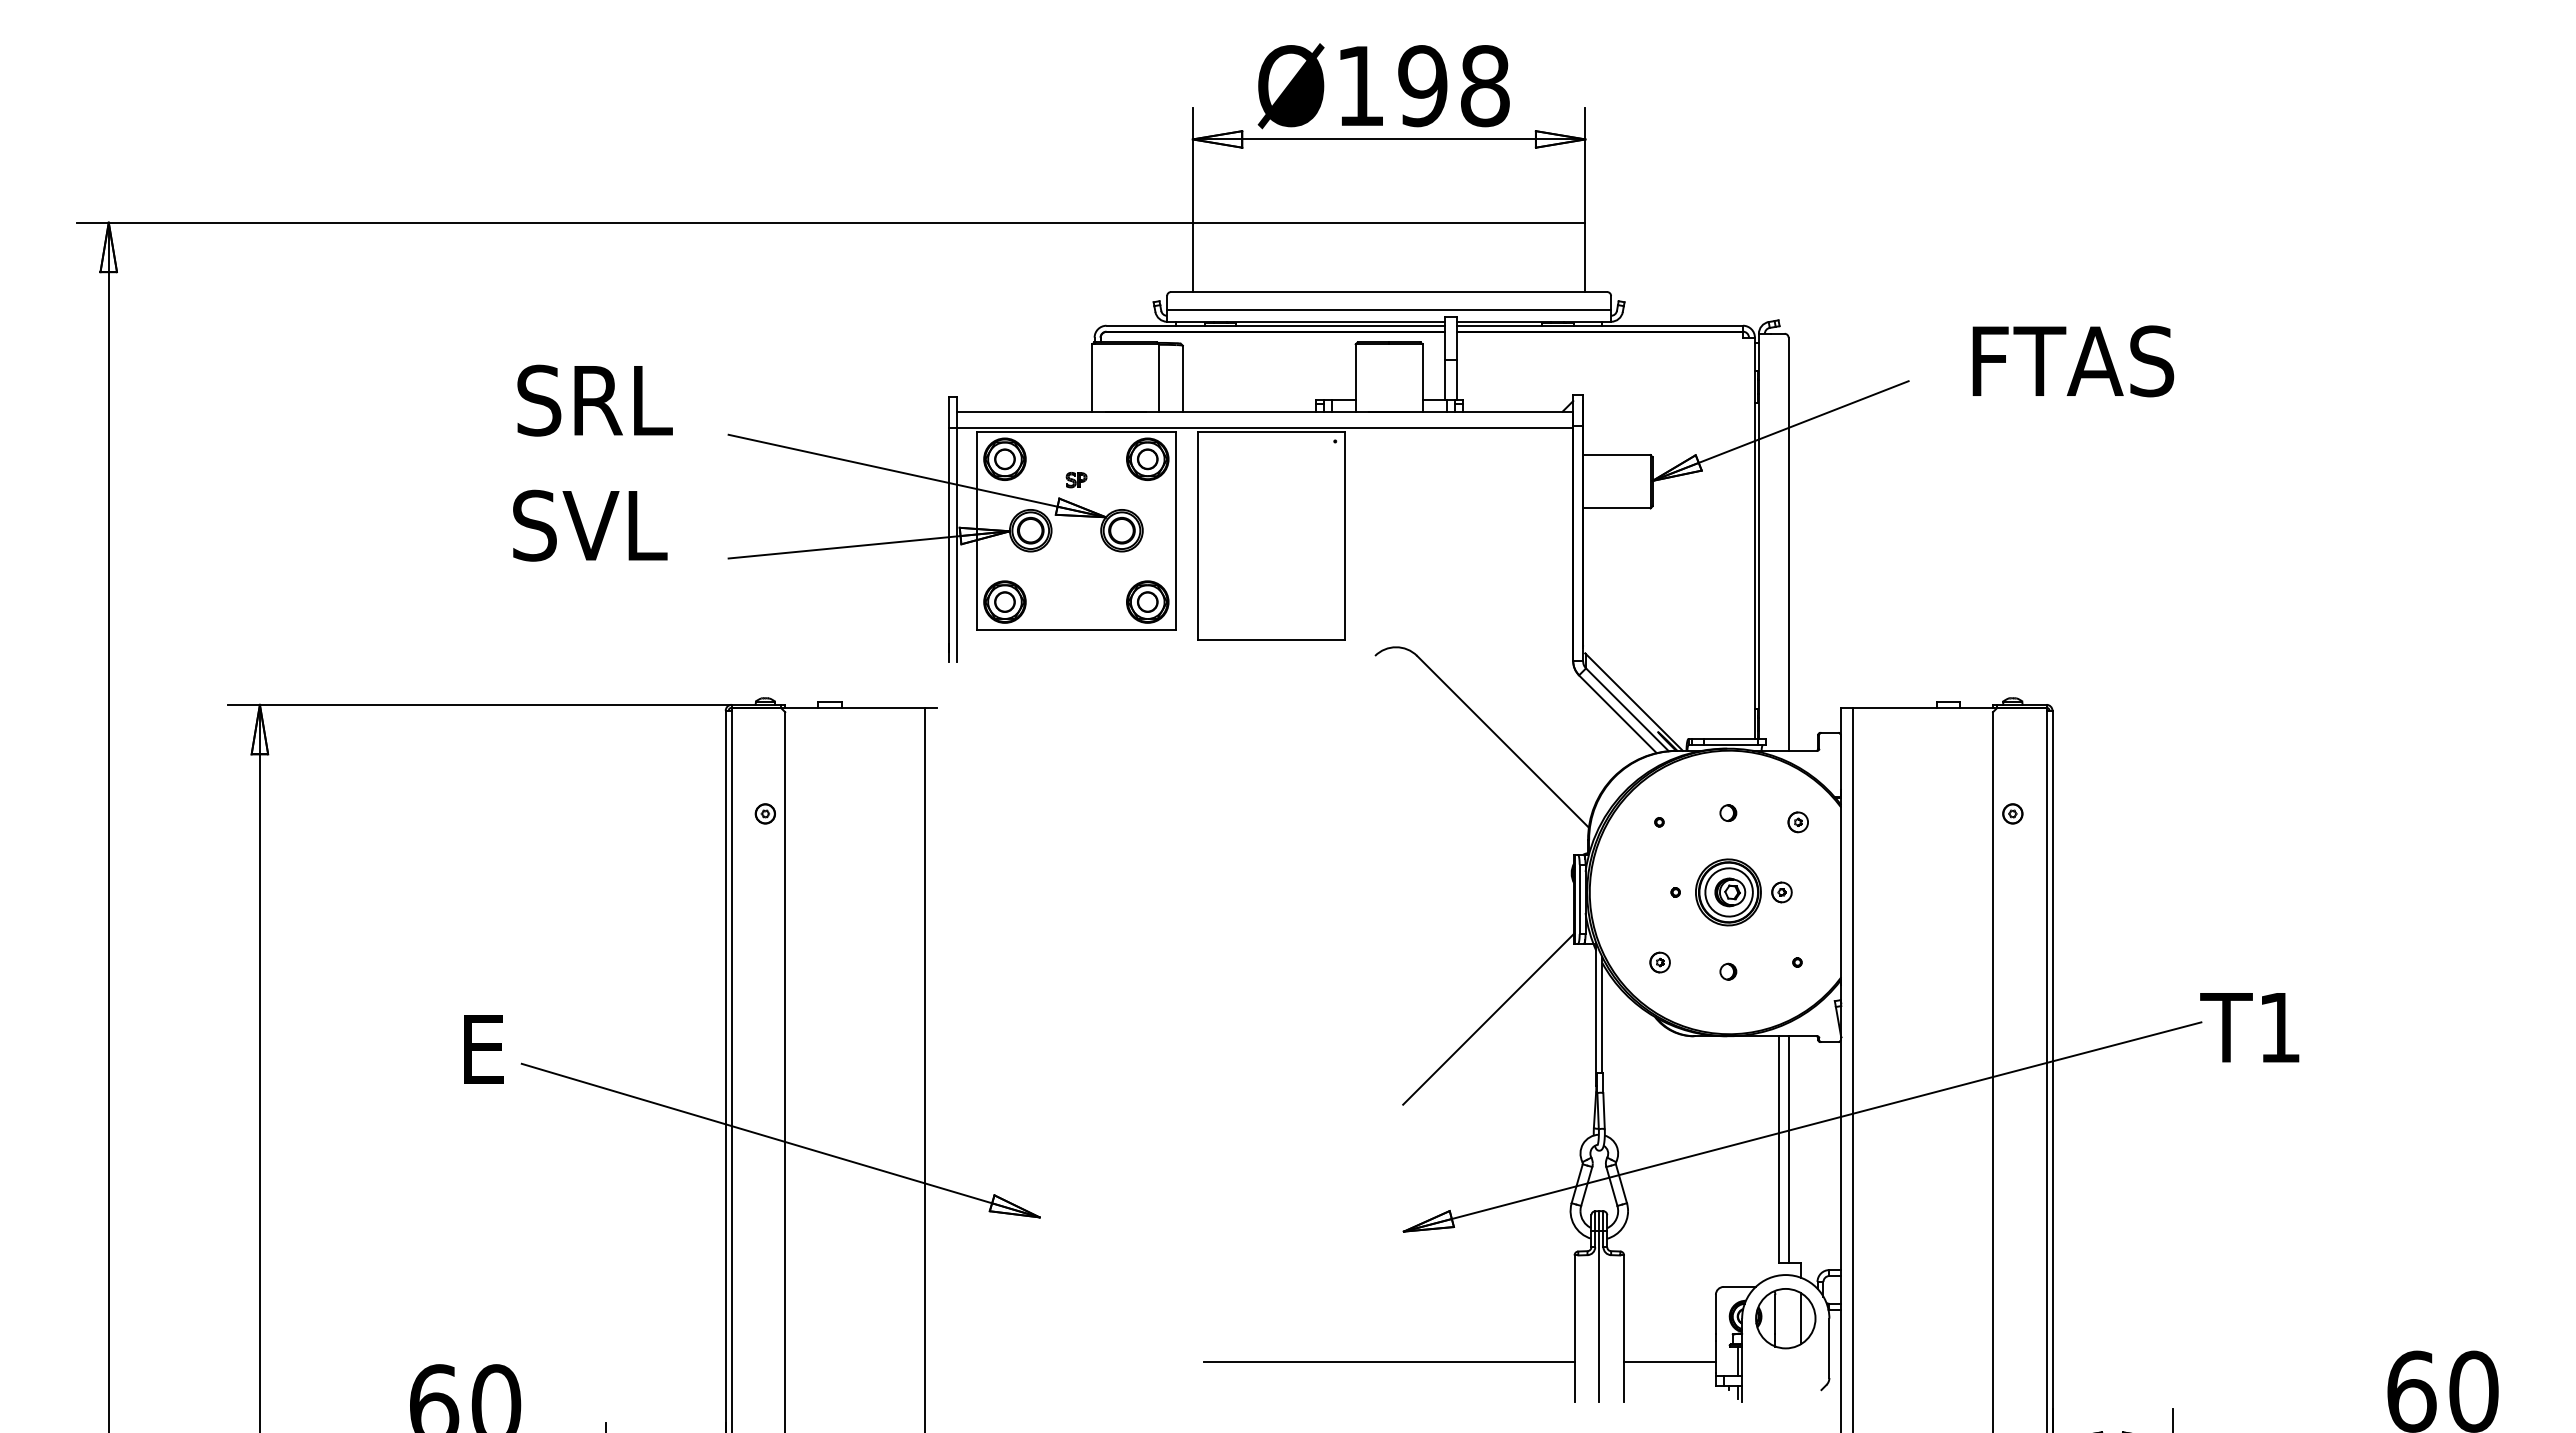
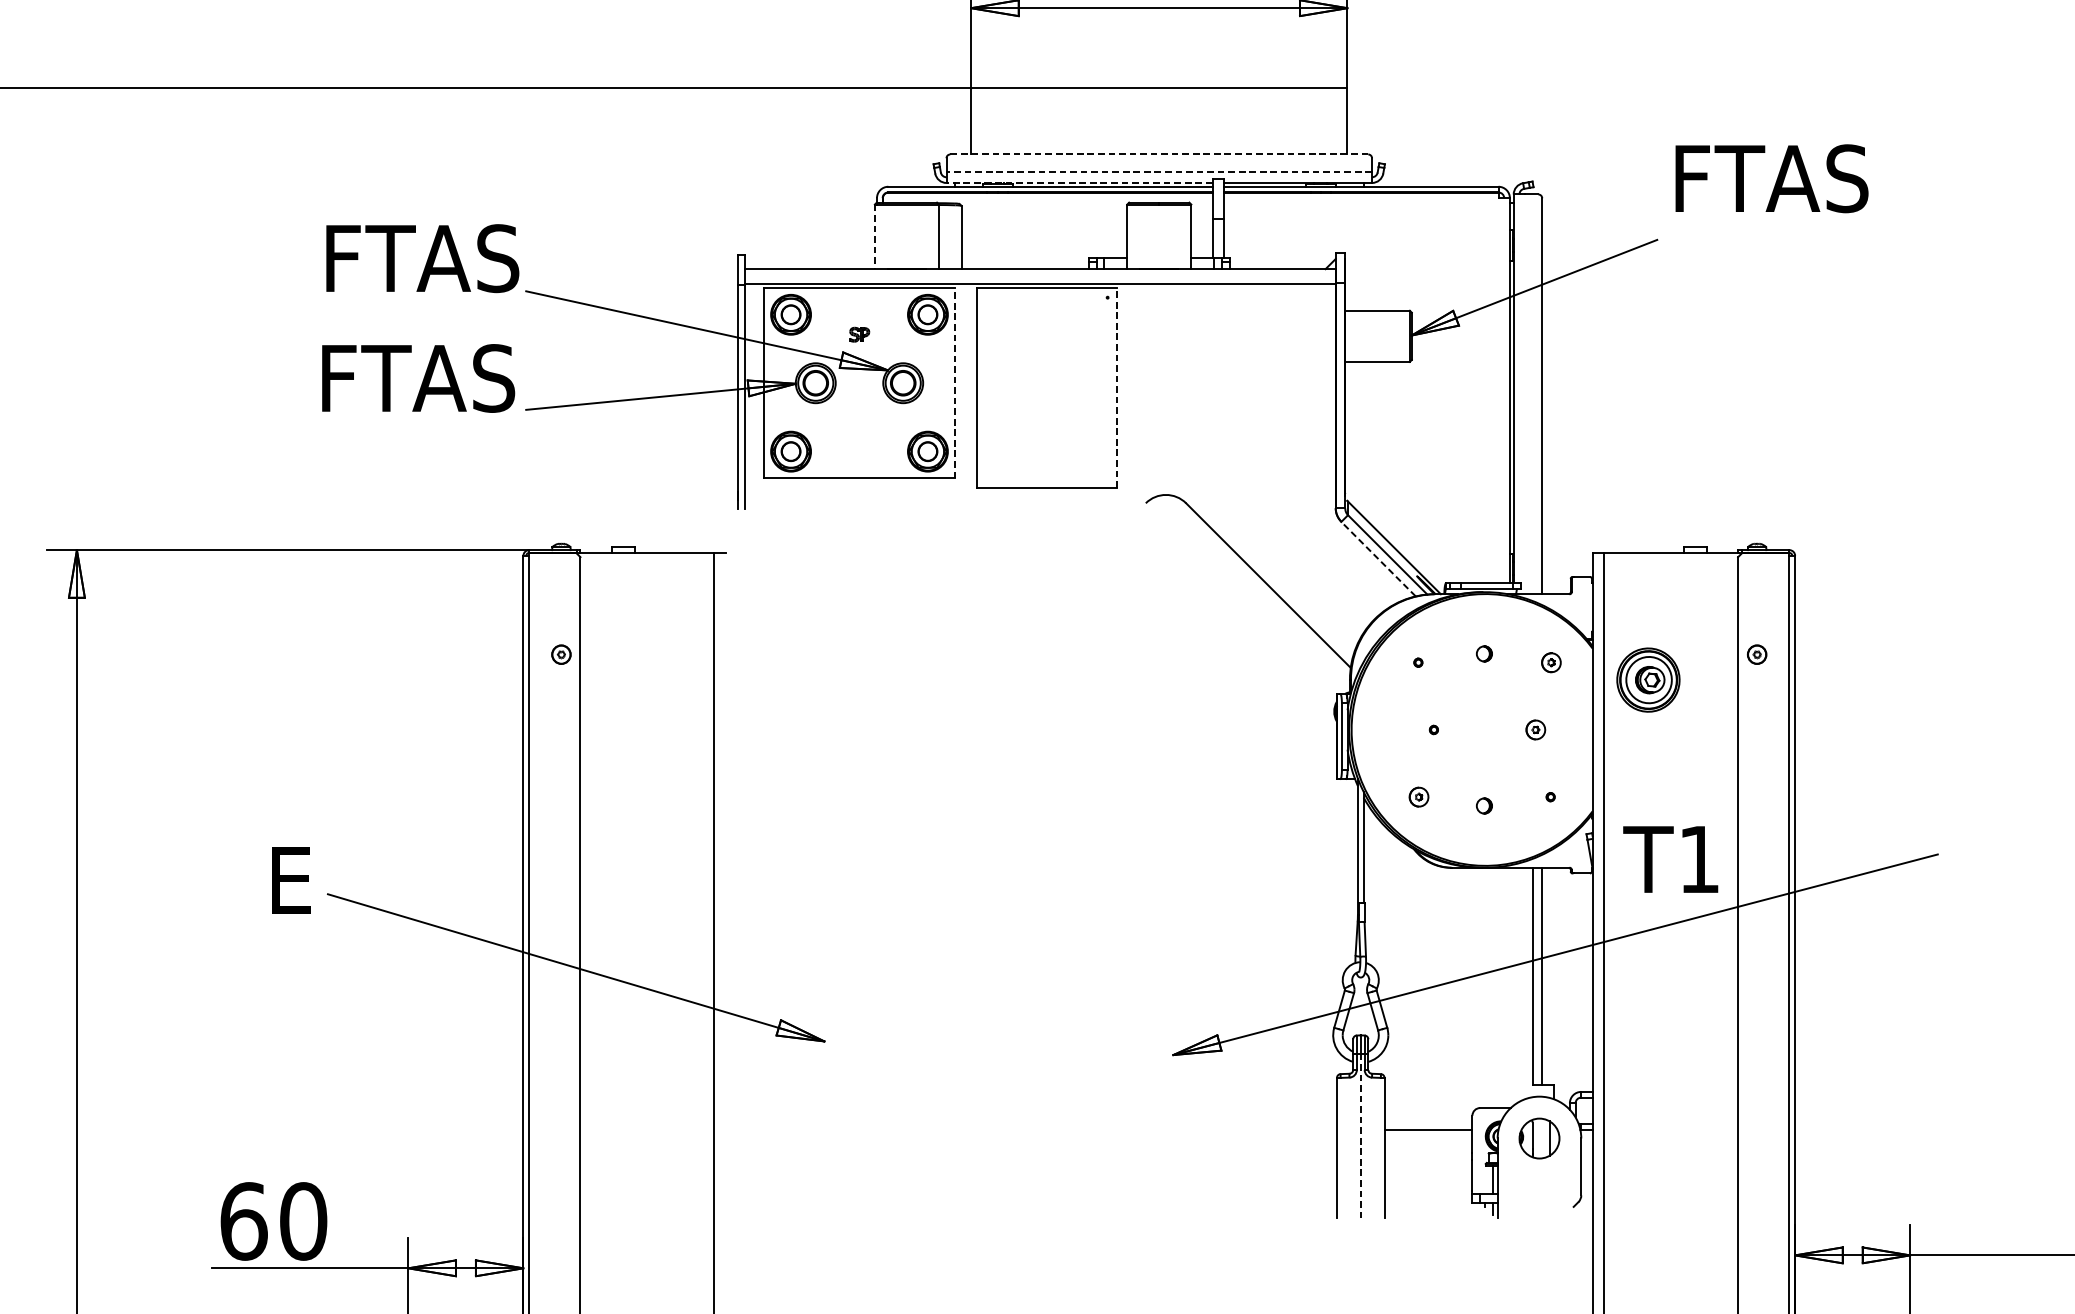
line: (1388, 292) -> (1158, 154), solid -> dashed
line: (1389, 309) -> (1159, 171), solid -> dashed
line: (1305, 321) -> (1079, 182), solid -> dashed
text: (2073, 361) -> (1772, 178), moved
line: (1092, 378) -> (874, 237), solid -> dashed
text: (619, 400) -> (421, 258), SRL -> FTAS
text: (615, 525) -> (417, 378), SVL -> FTAS
line: (1175, 530) -> (954, 383), solid -> dashed
line: (1345, 535) -> (1117, 387), solid -> dashed
line: (1617, 714) -> (1378, 559), solid -> dashed
part: (1728, 892) -> (1648, 680), moved
line: (1488, 1018) -> (1254, 850), removed
text: (2249, 1027) -> (1670, 859), moved
line: (1599, 1316) -> (1360, 1136), solid -> dashed
part: (1785, 1318) -> (1539, 1138), size x0.7
line: (1388, 1362) -> (1158, 1180), removed
line: (1669, 1362) -> (1428, 1129), moved

